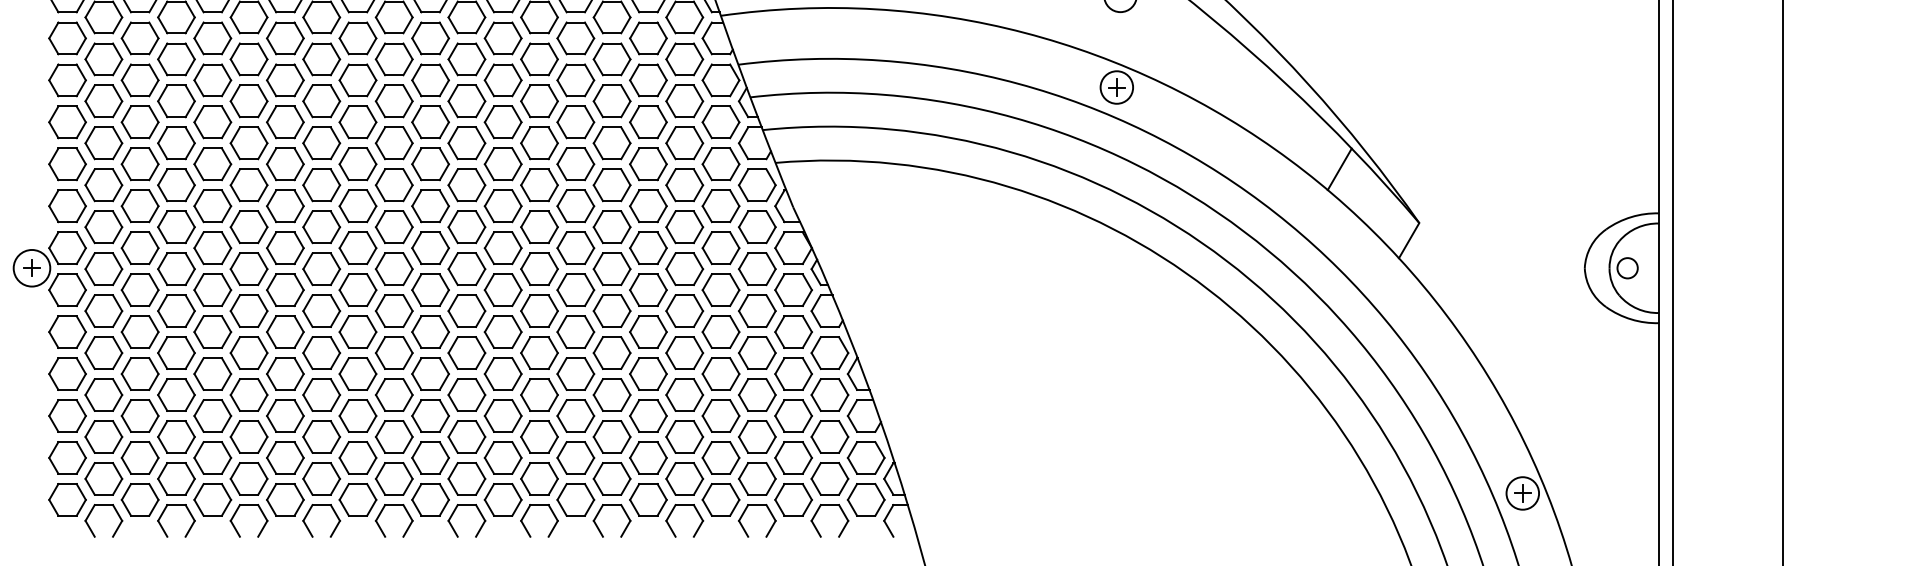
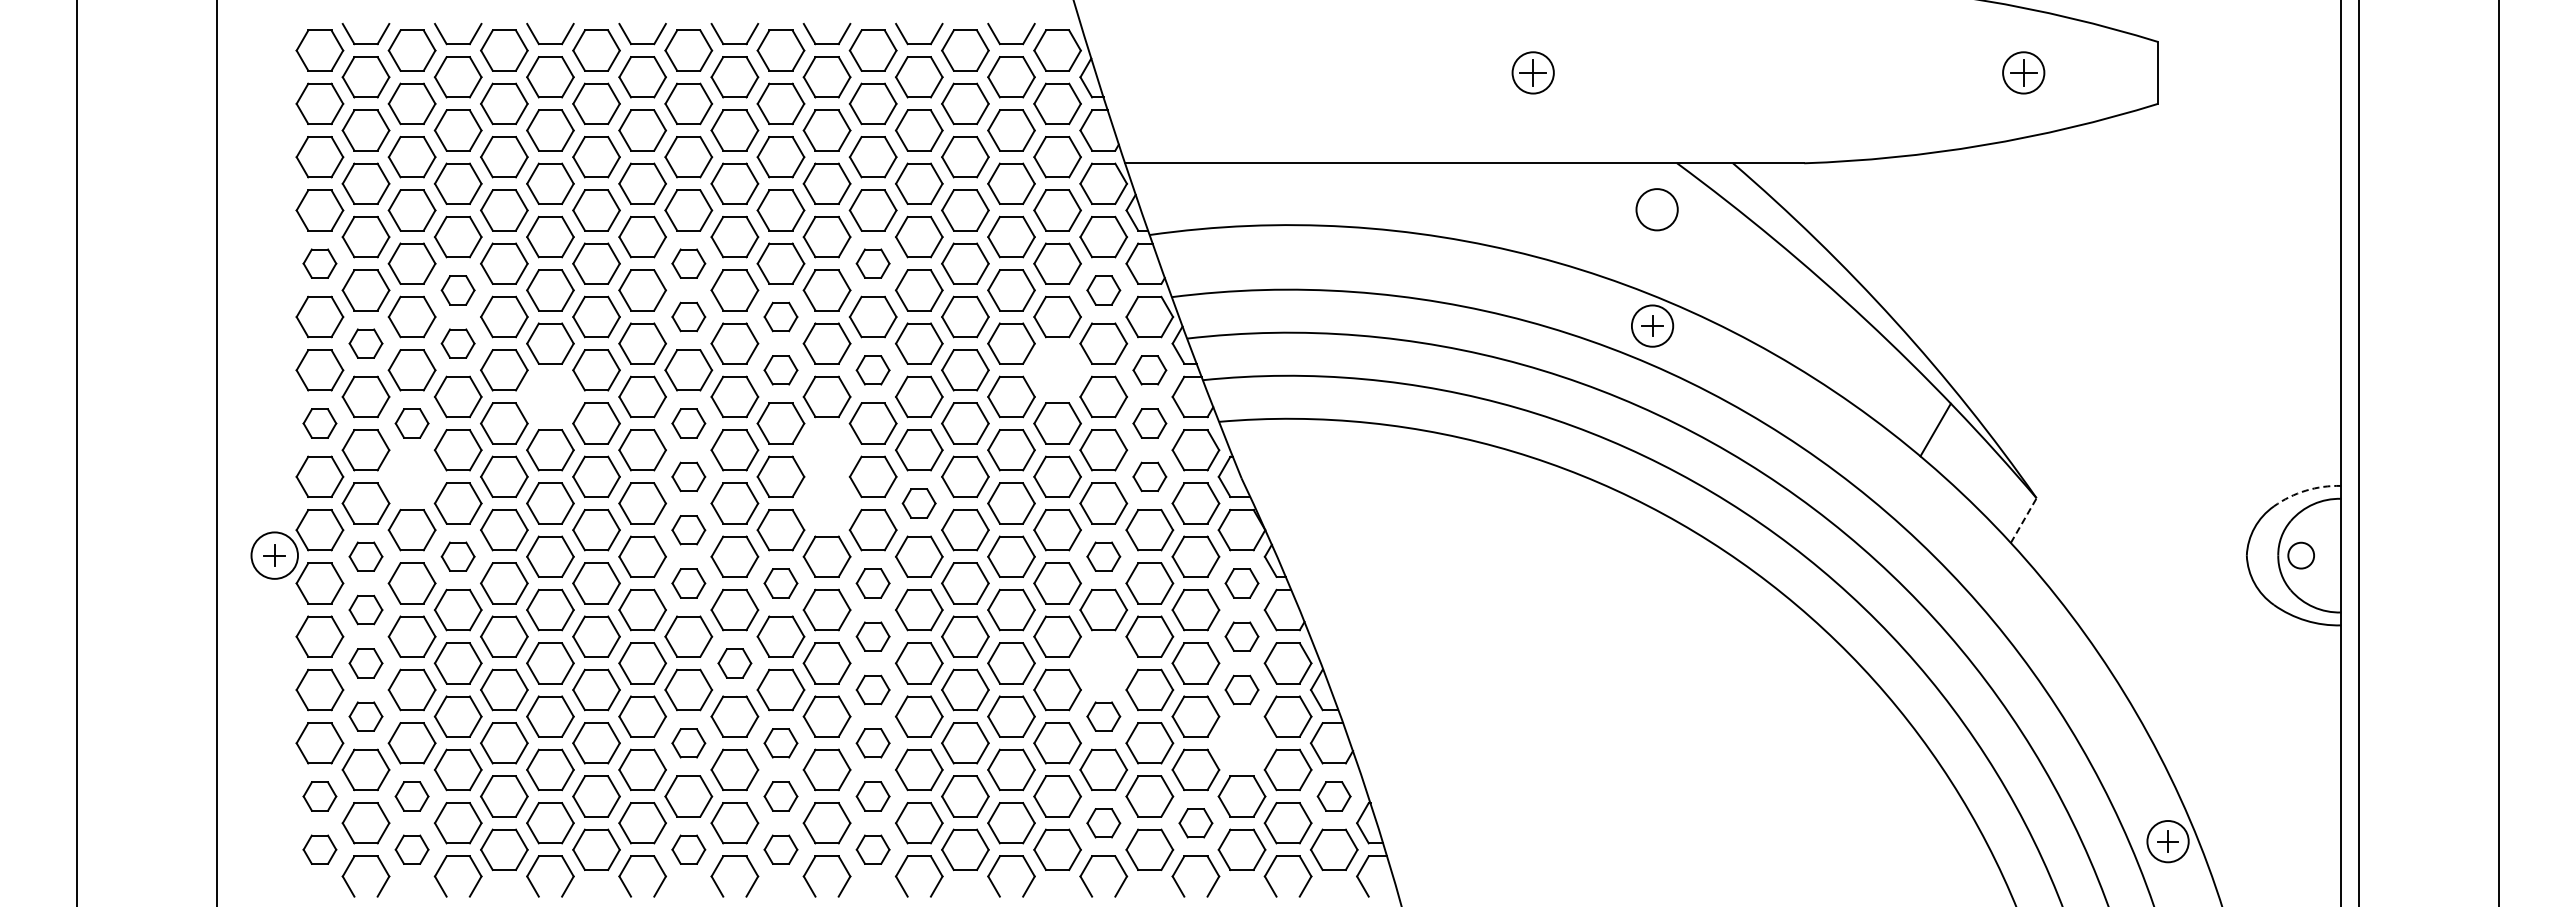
part: (67, 38) -> (319, 263), size x0.7
part: (357, 38) -> (688, 263), size x0.7
part: (502, 38) -> (872, 263), size x0.7
part: (175, 59) -> (457, 290), size x0.7
part: (684, 59) -> (1103, 290), size x0.7
part: (357, 79) -> (688, 316), size x0.7
part: (430, 79) -> (780, 316), size x0.7
part: (103, 101) -> (365, 343), size x0.7
part: (175, 101) -> (457, 343), size x0.7
part: (430, 122) -> (780, 370), size x0.7
part: (502, 122) -> (872, 370), size x0.7
part: (648, 122) -> (1057, 370), removed
part: (720, 122) -> (1149, 370), size x0.7
part: (249, 142) -> (550, 396), removed
part: (67, 164) -> (319, 423), size x0.7
part: (139, 164) -> (411, 423), size x0.7
part: (357, 164) -> (688, 423), size x0.7
part: (720, 164) -> (1149, 423), size x0.7
part: (466, 185) -> (826, 450), removed
part: (139, 205) -> (411, 476), removed
part: (357, 205) -> (688, 476), size x0.7
part: (720, 205) -> (1149, 476), size x0.7
arc: (1631, 216) -> (2305, 490), solid -> dashed
part: (466, 227) -> (826, 503), removed
part: (538, 227) -> (918, 503), size x0.7
line: (1408, 240) -> (2023, 520), solid -> dashed
part: (357, 248) -> (688, 530), size x0.7
part: (103, 268) -> (365, 556), size x0.7
part: (175, 268) -> (457, 556), size x0.7
part: (684, 268) -> (1103, 556), size x0.7
part: (357, 290) -> (688, 583), size x0.7
part: (430, 290) -> (780, 583), size x0.7
part: (502, 290) -> (872, 583), size x0.7
part: (793, 290) -> (1241, 583), size x0.7
part: (103, 310) -> (365, 609), size x0.7
part: (502, 331) -> (872, 636), size x0.7
part: (793, 331) -> (1241, 636), size x0.7
part: (103, 353) -> (365, 663), size x0.7
part: (393, 353) -> (734, 663), size x0.7
part: (684, 353) -> (1103, 663), removed
part: (502, 373) -> (872, 689), size x0.7
part: (793, 373) -> (1241, 689), size x0.7
part: (103, 394) -> (365, 716), size x0.7
part: (684, 394) -> (1103, 716), size x0.7
part: (357, 416) -> (688, 743), size x0.7
part: (430, 416) -> (780, 743), size x0.7
part: (502, 416) -> (872, 743), size x0.7
part: (793, 416) -> (1241, 743), removed
part: (67, 457) -> (319, 796), size x0.7
part: (139, 457) -> (411, 796), size x0.7
part: (430, 457) -> (780, 796), size x0.7
part: (502, 457) -> (872, 796), size x0.7
part: (865, 457) -> (1333, 796), size x0.7
part: (684, 479) -> (1103, 823), size x0.7
part: (756, 479) -> (1195, 823), size x0.7
part: (67, 499) -> (319, 849), size x0.7
part: (139, 499) -> (411, 849), size x0.7
part: (357, 499) -> (688, 849), size x0.7
part: (430, 499) -> (780, 849), size x0.7
part: (502, 499) -> (872, 849), size x0.7

